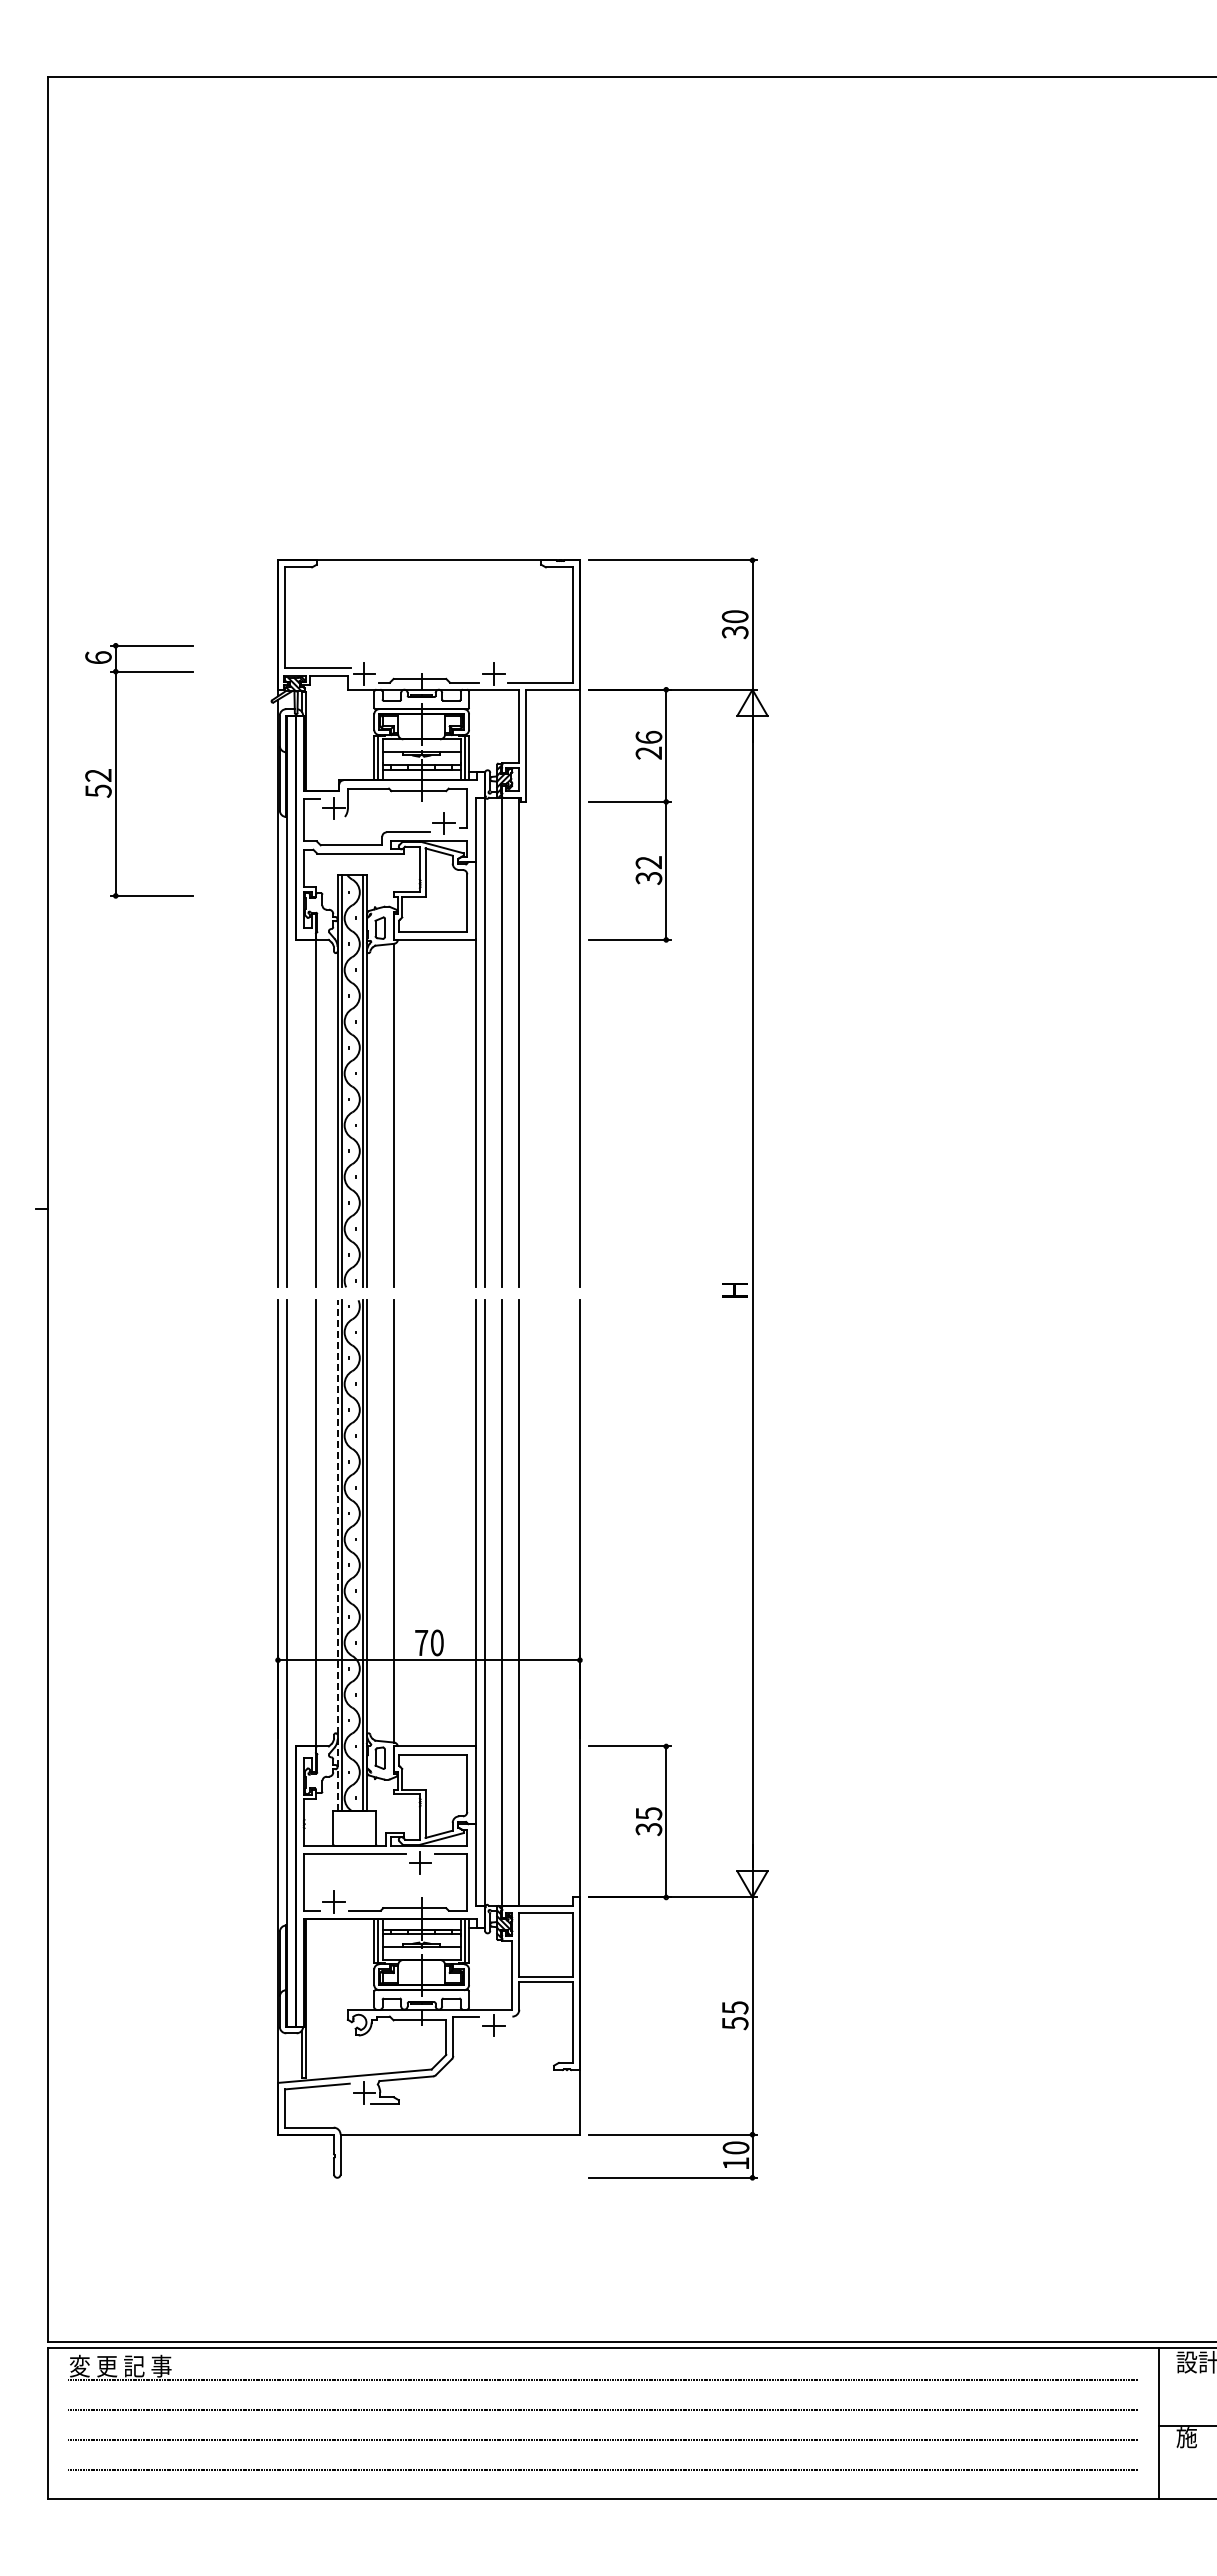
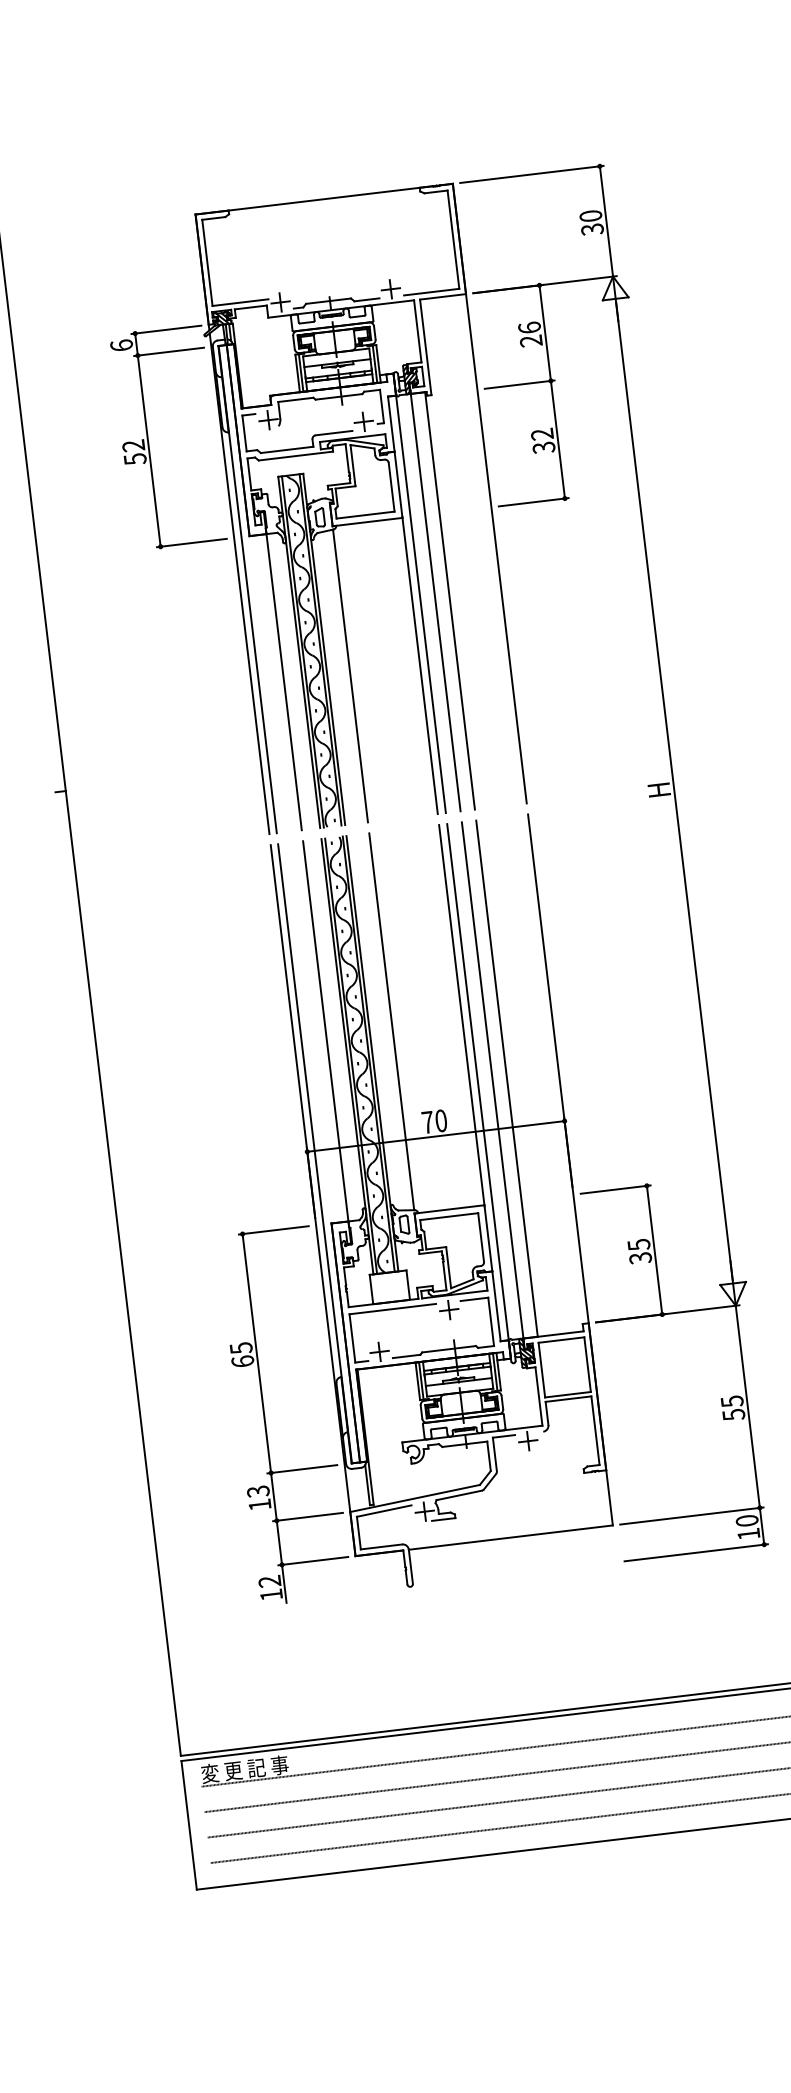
part: (116, 770) -> (148, 439), moved
line: (337, 1555) -> (347, 1056), dashed -> solid
part: (192, 1961) -> (265, 1417), added

